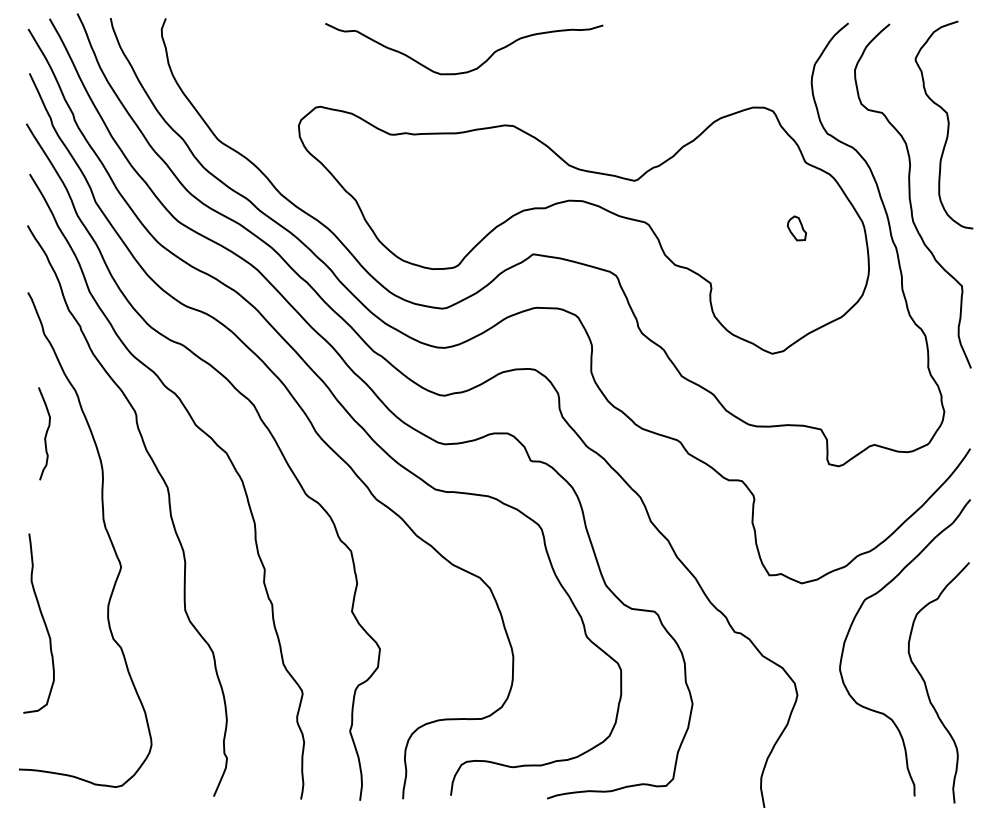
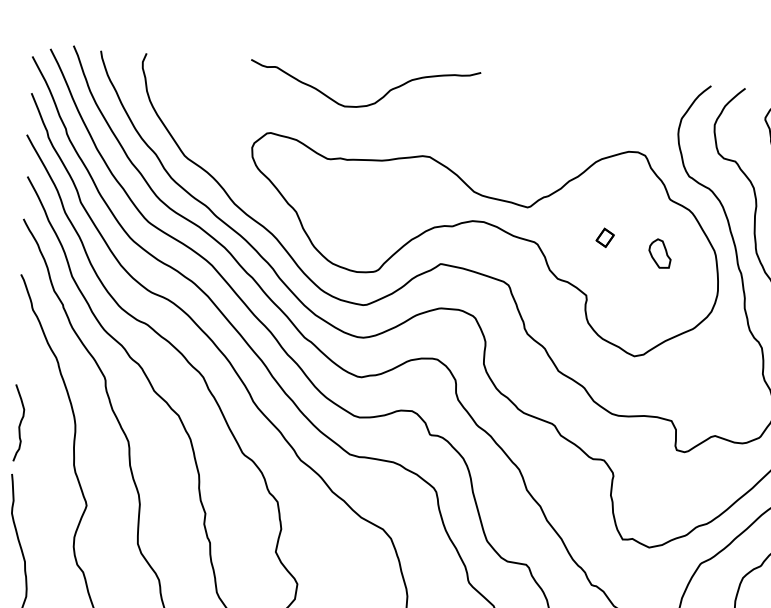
curve: (471, 69) -> (370, 103), moved
part: (729, 212) -> (604, 237), added
part: (796, 228) -> (659, 253), size x1.43
curve: (45, 433) -> (19, 422), moved

